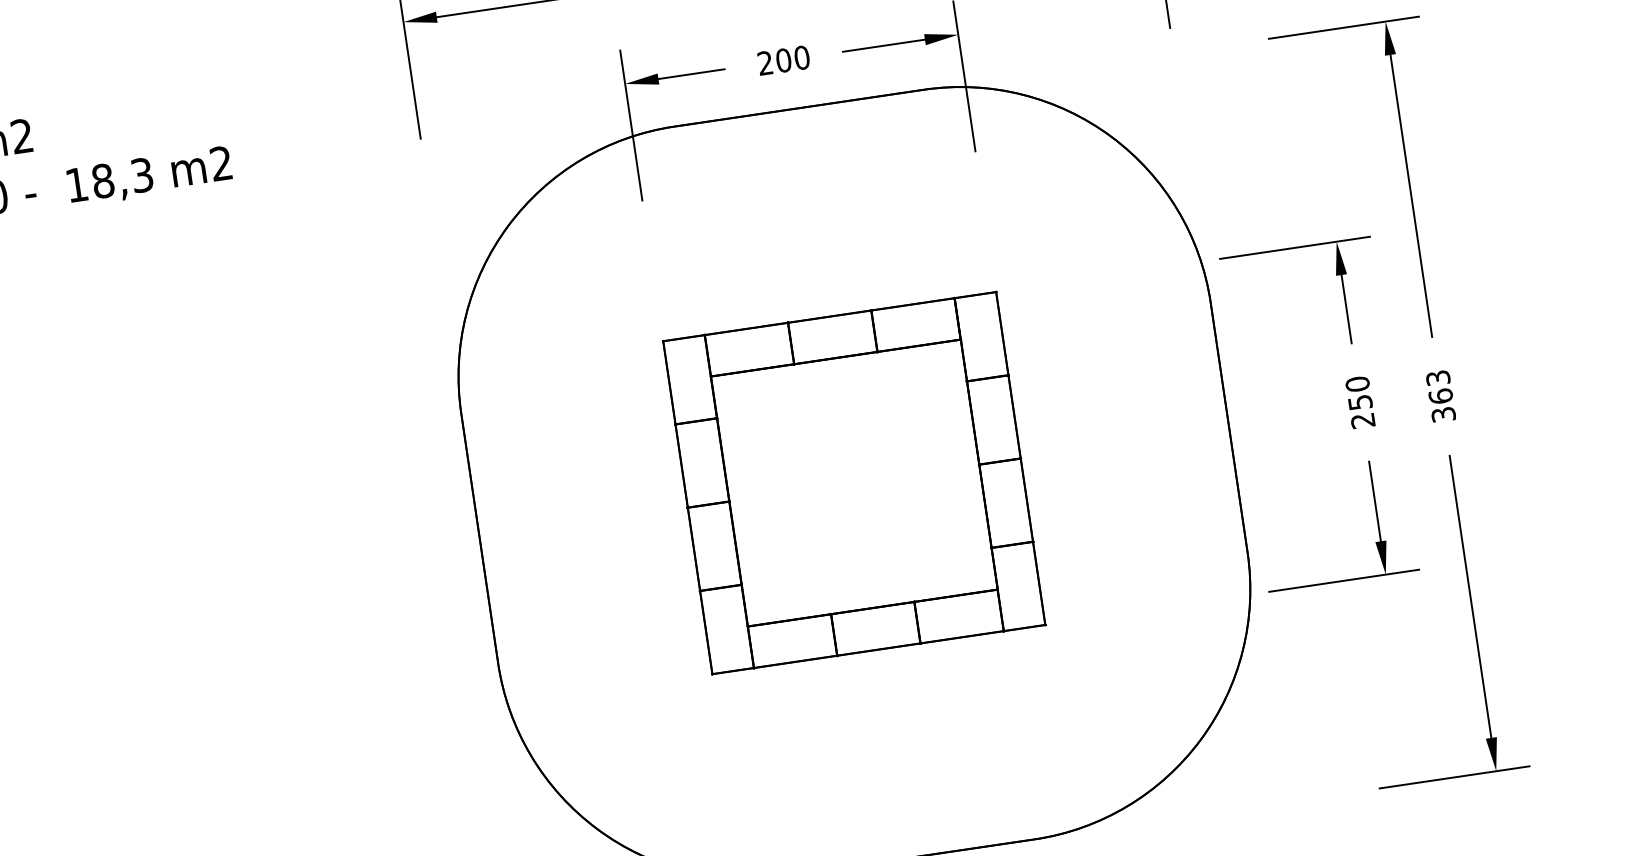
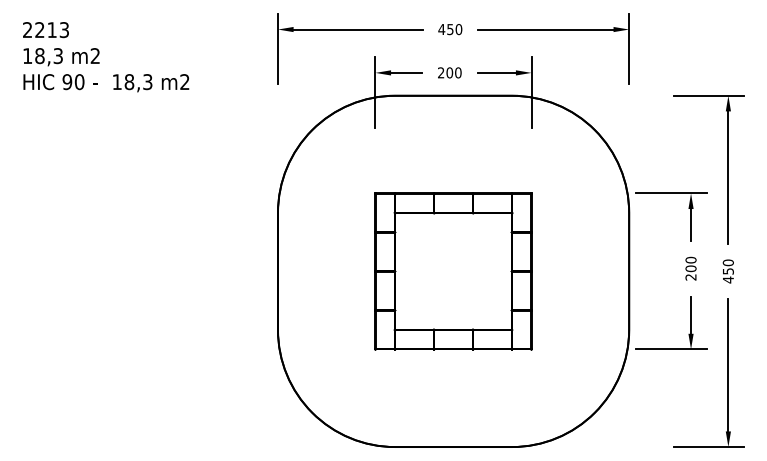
text: (1439, 396) -> (727, 271), 363 -> 450
text: (1359, 402) -> (690, 268), 250 -> 200

